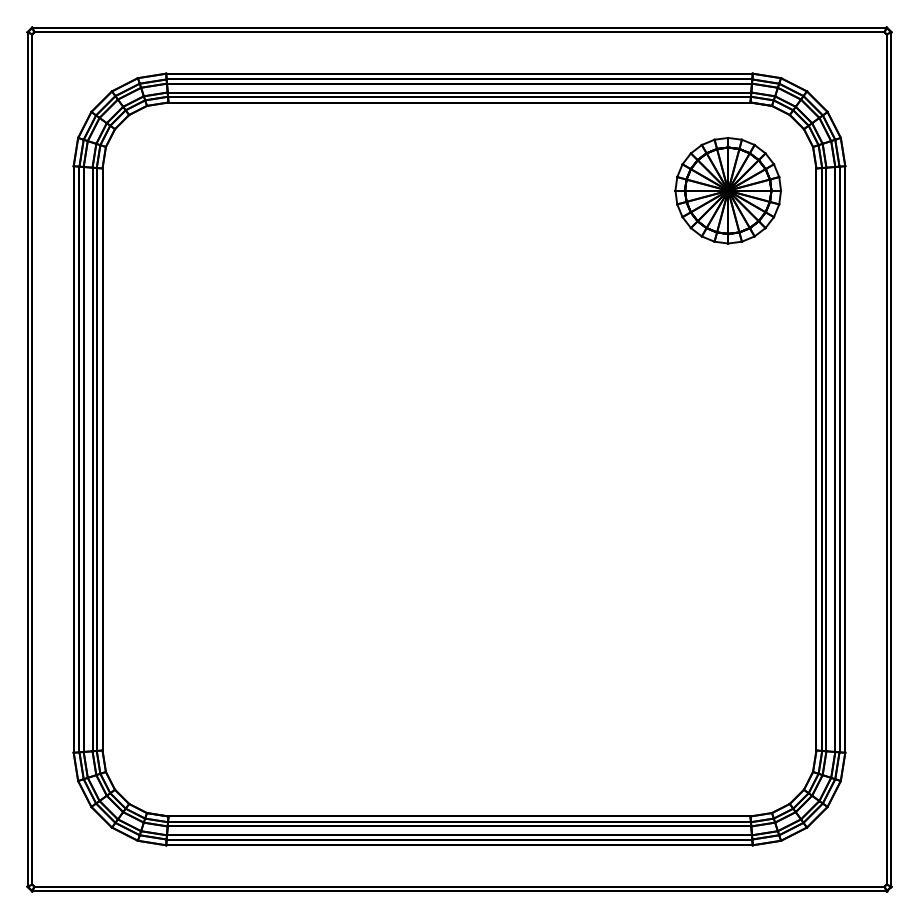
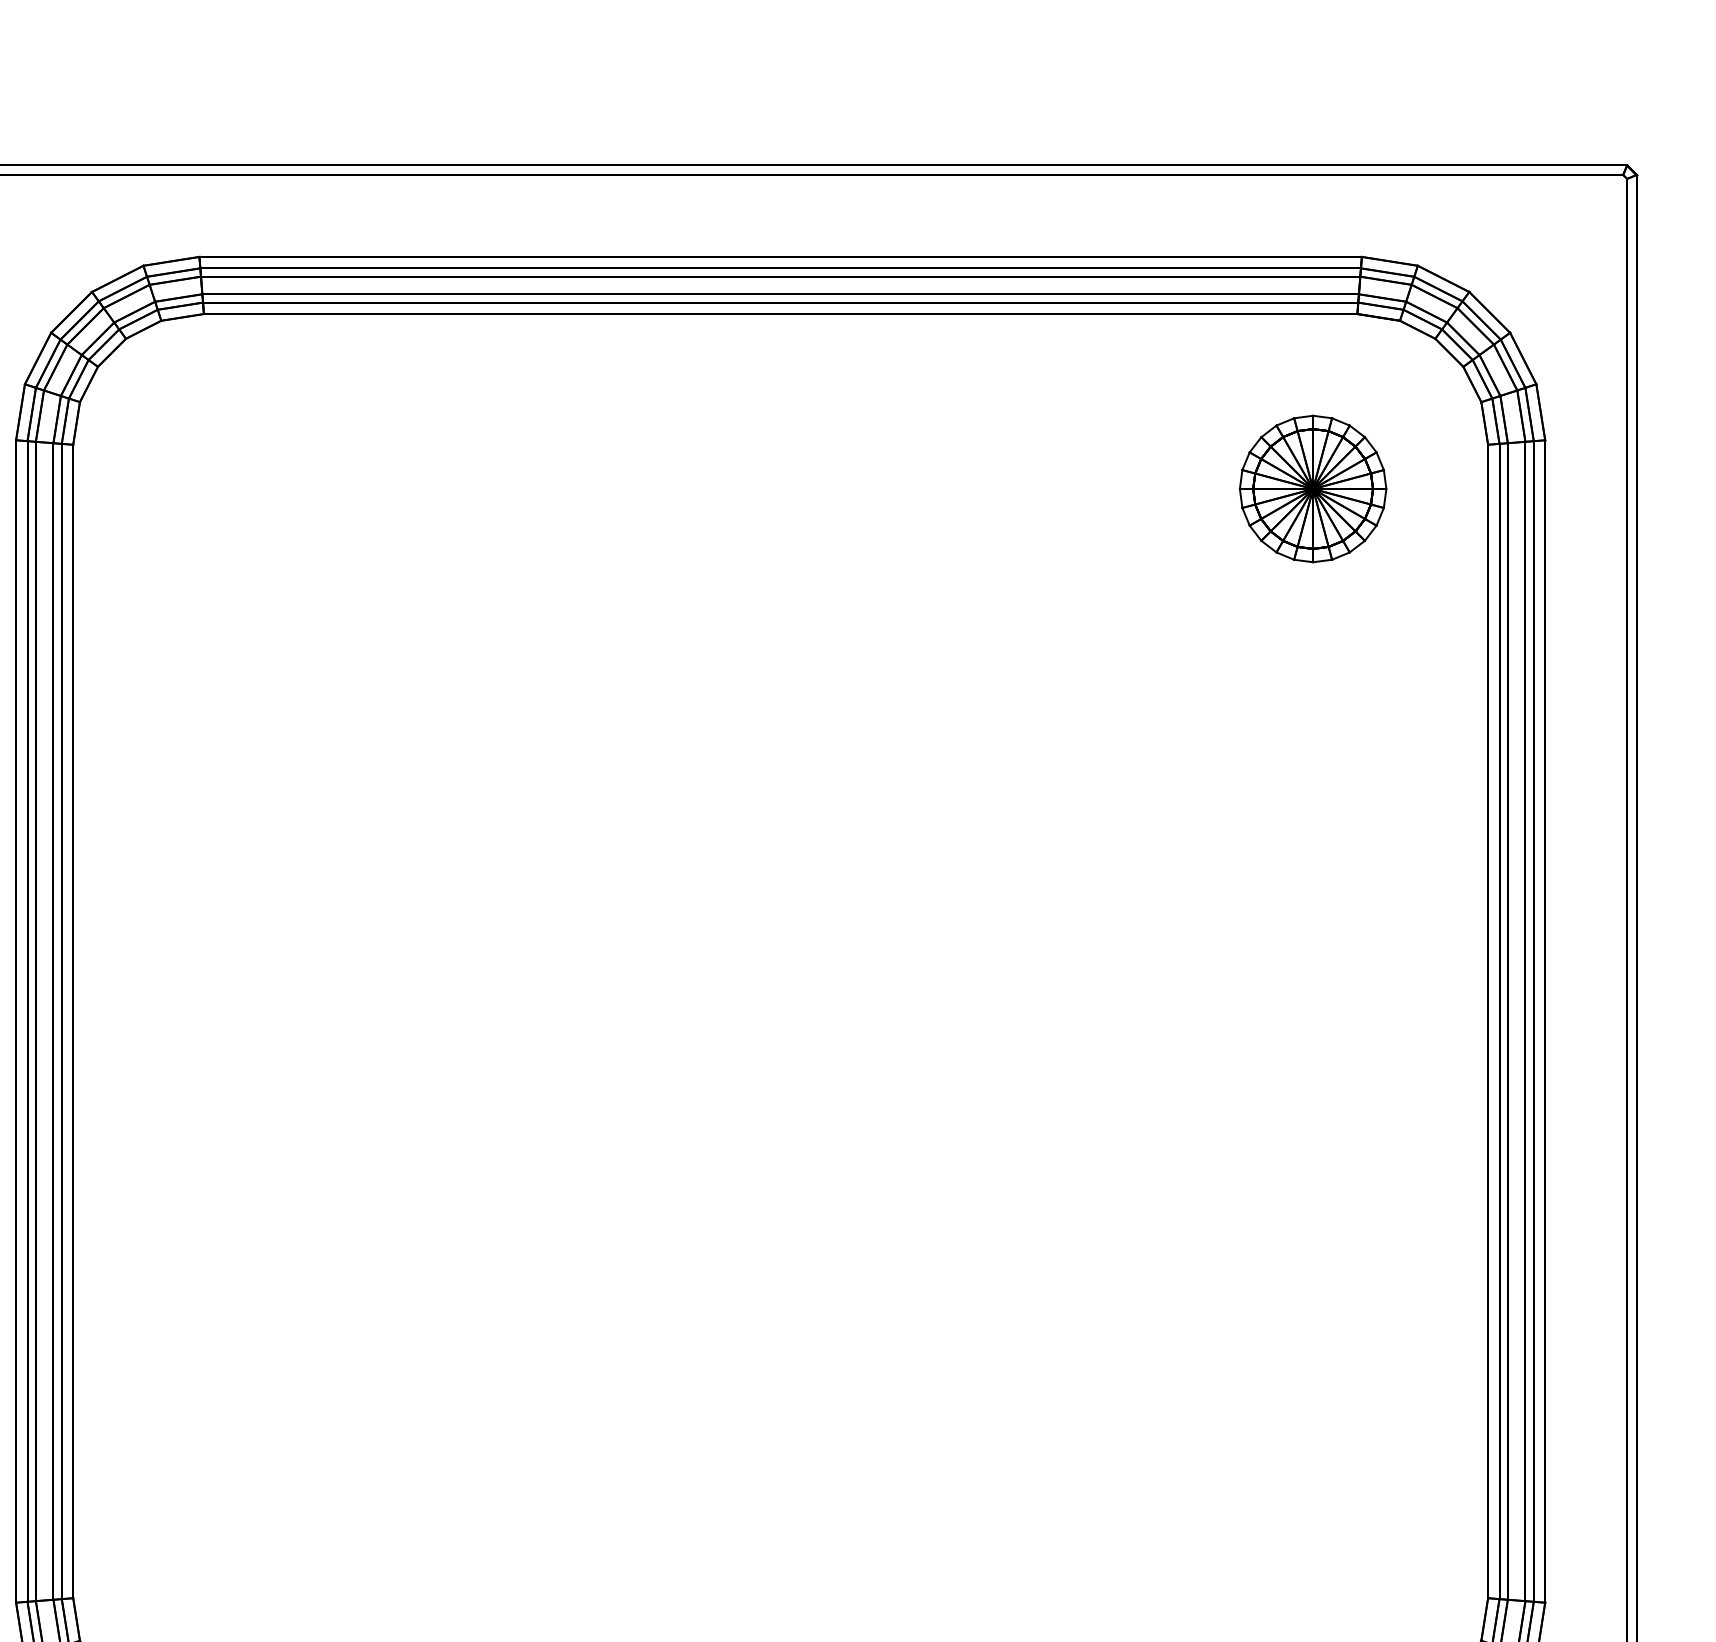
part: (727, 190) -> (1311, 488), size x0.7

